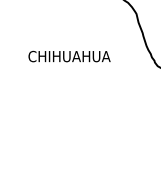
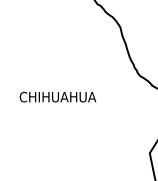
text: (69, 55) -> (57, 96), moved

